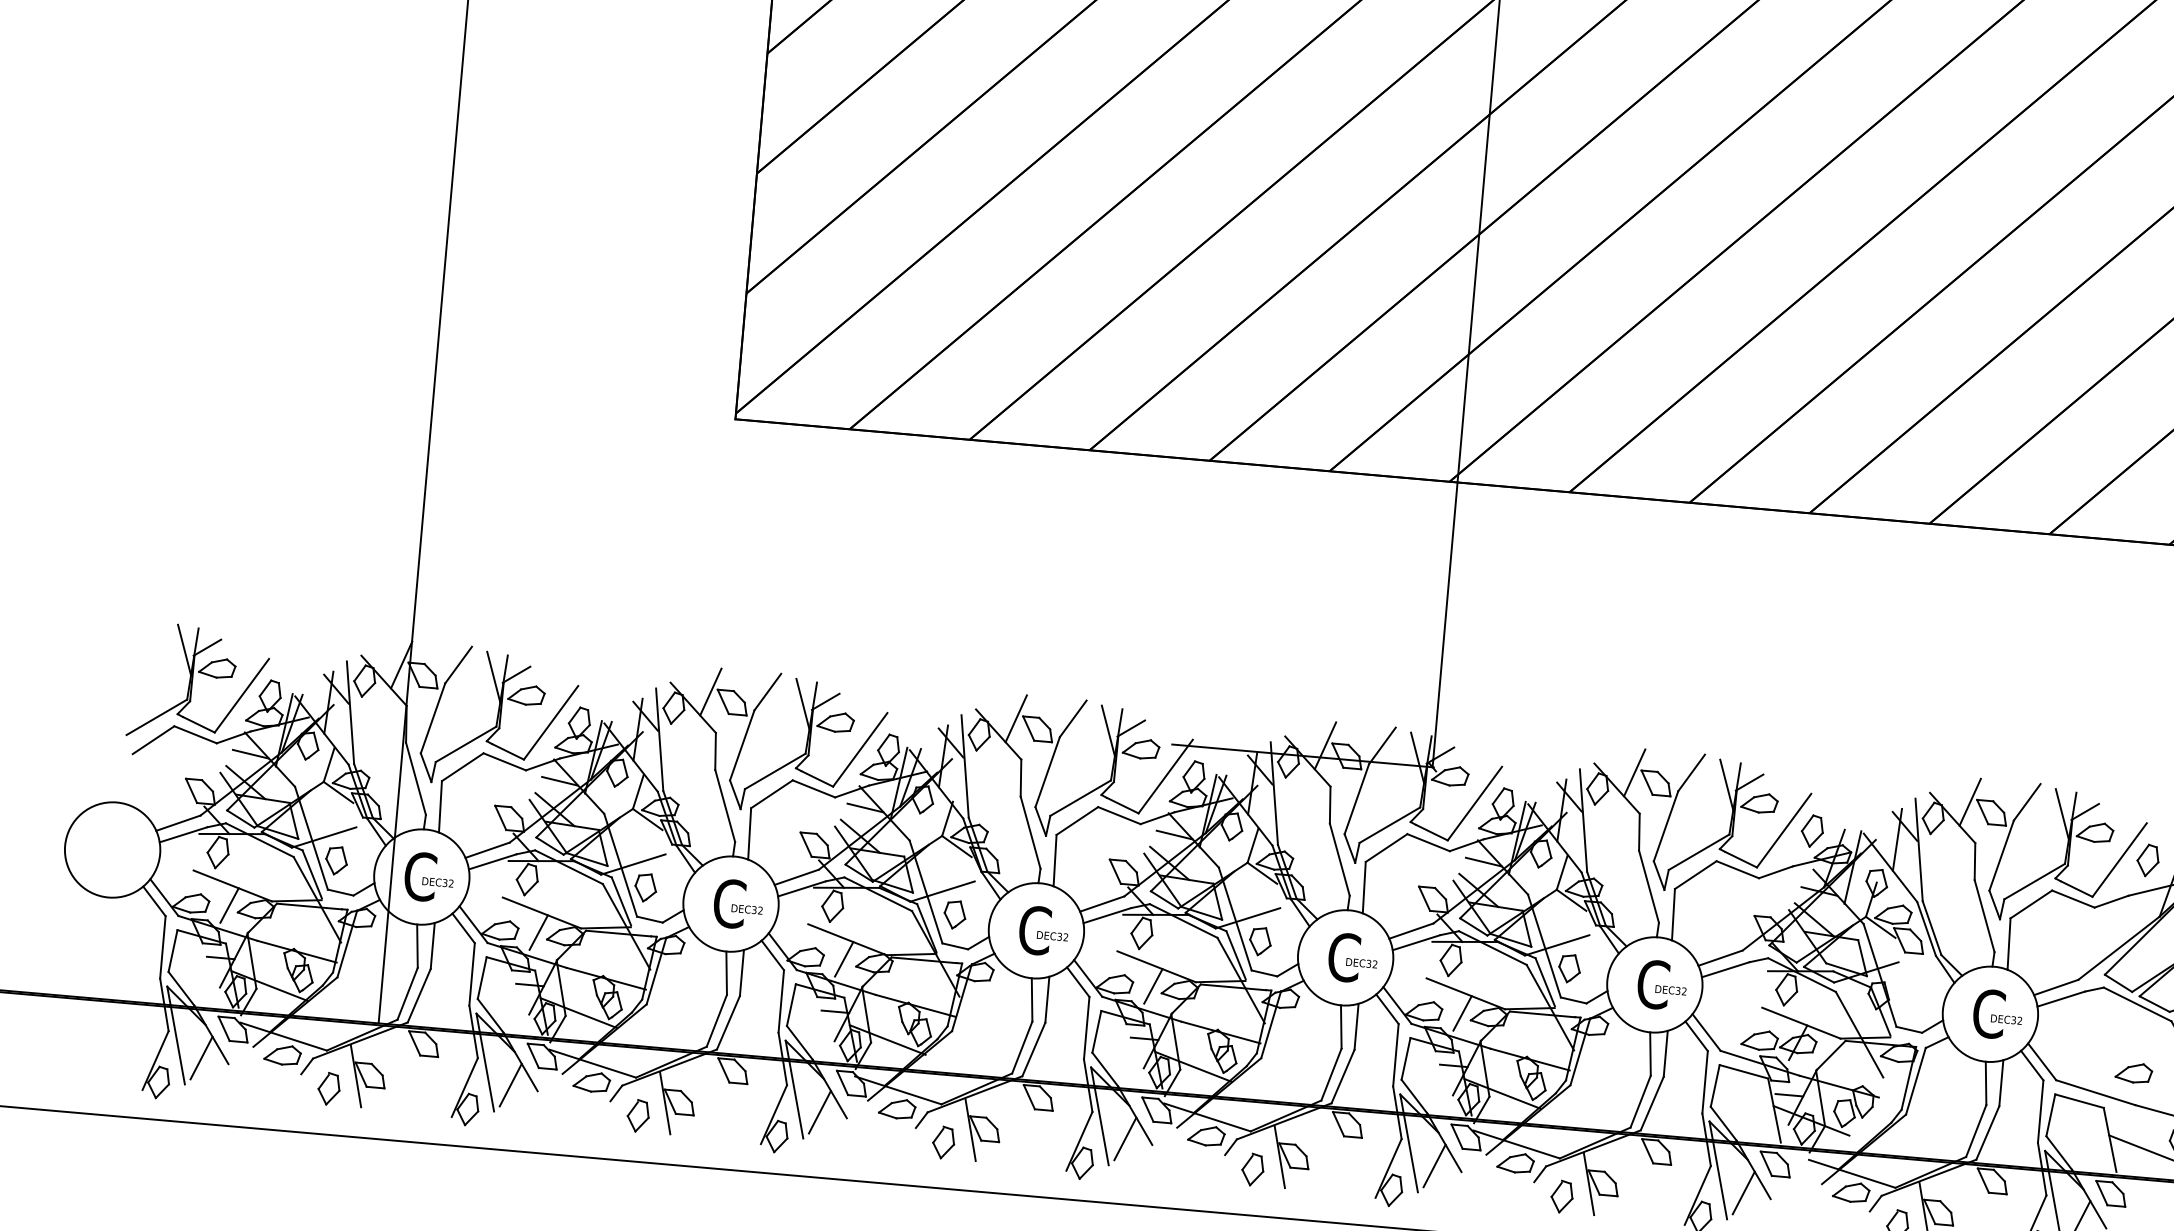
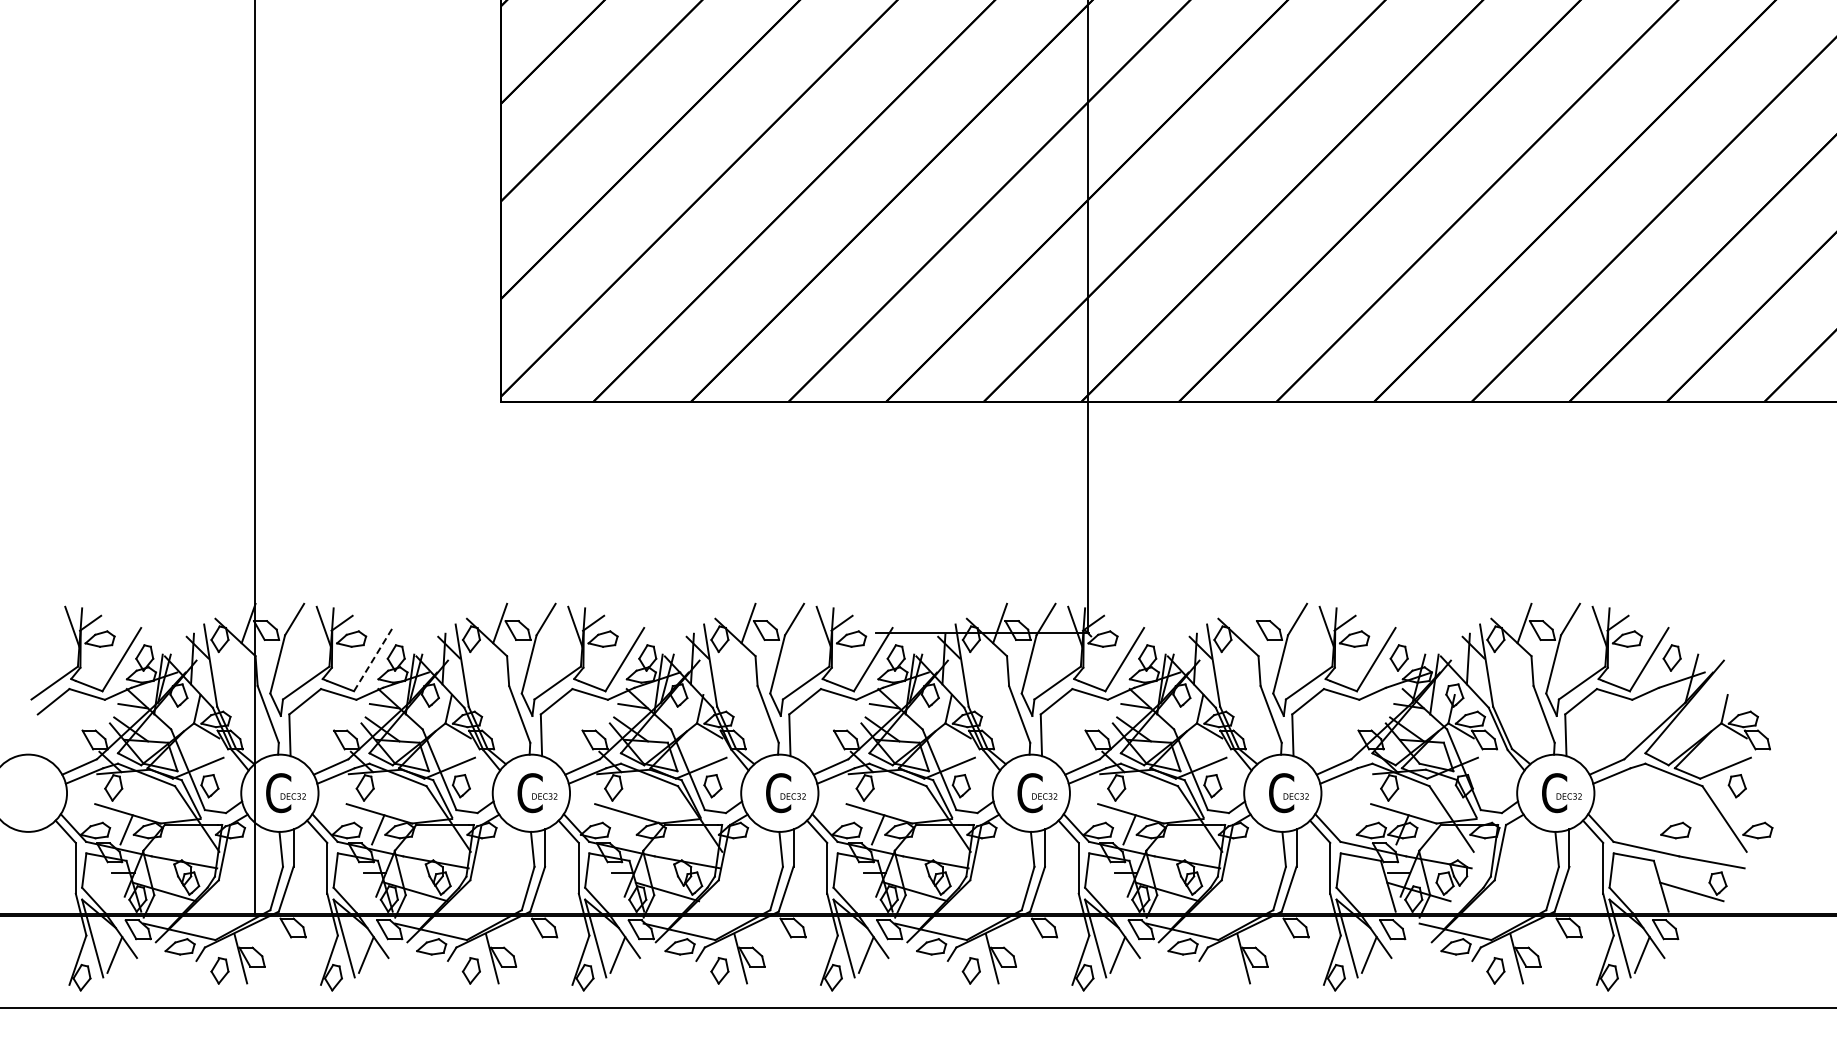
line: (551, 722) -> (373, 659), solid -> dashed
line: (1634, 772) -> (1251, 623), removed
line: (844, 958) -> (626, 829), removed
part: (1561, 1196) -> (1222, 970), removed

